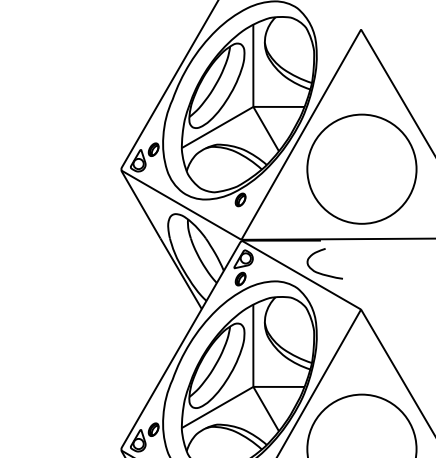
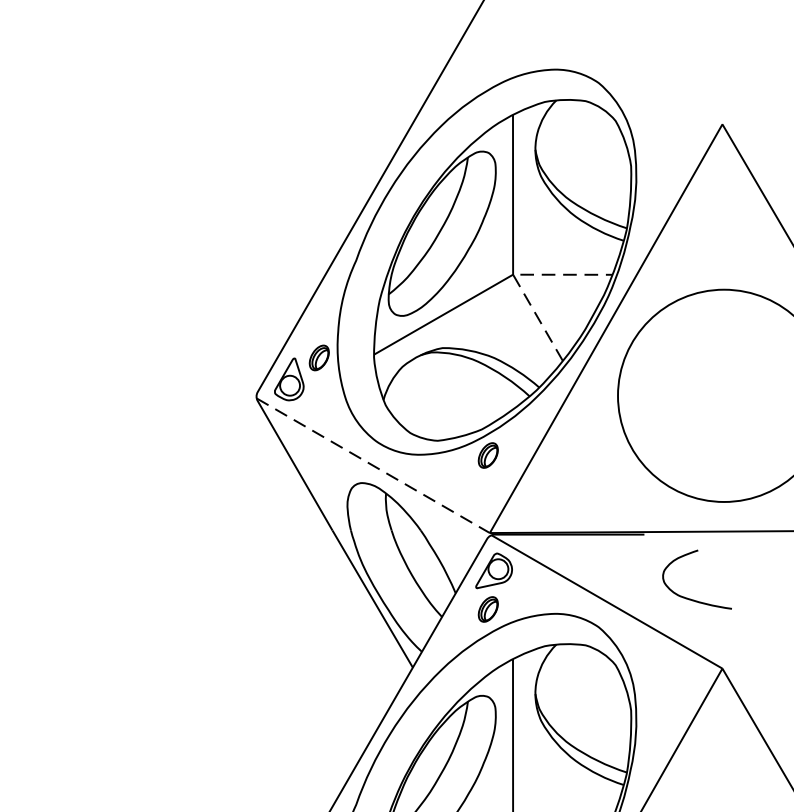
line: (253, 106) -> (513, 273), solid -> dashed
line: (181, 205) -> (373, 466), solid -> dashed
curve: (320, 272) -> (688, 596), moved

